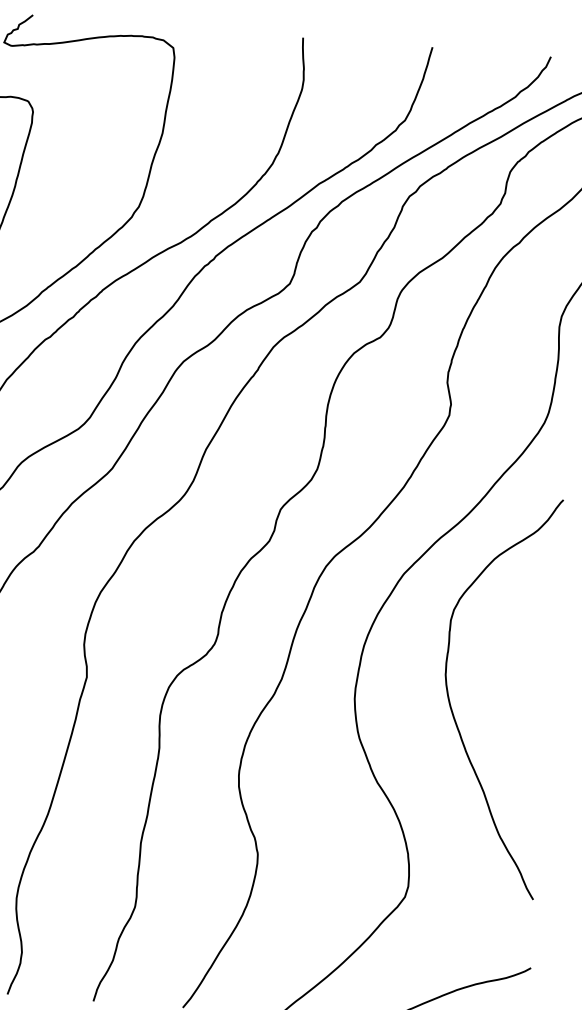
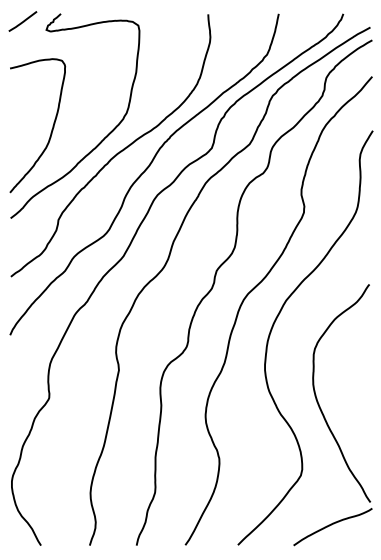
curve: (454, 710) -> (319, 403), moved

